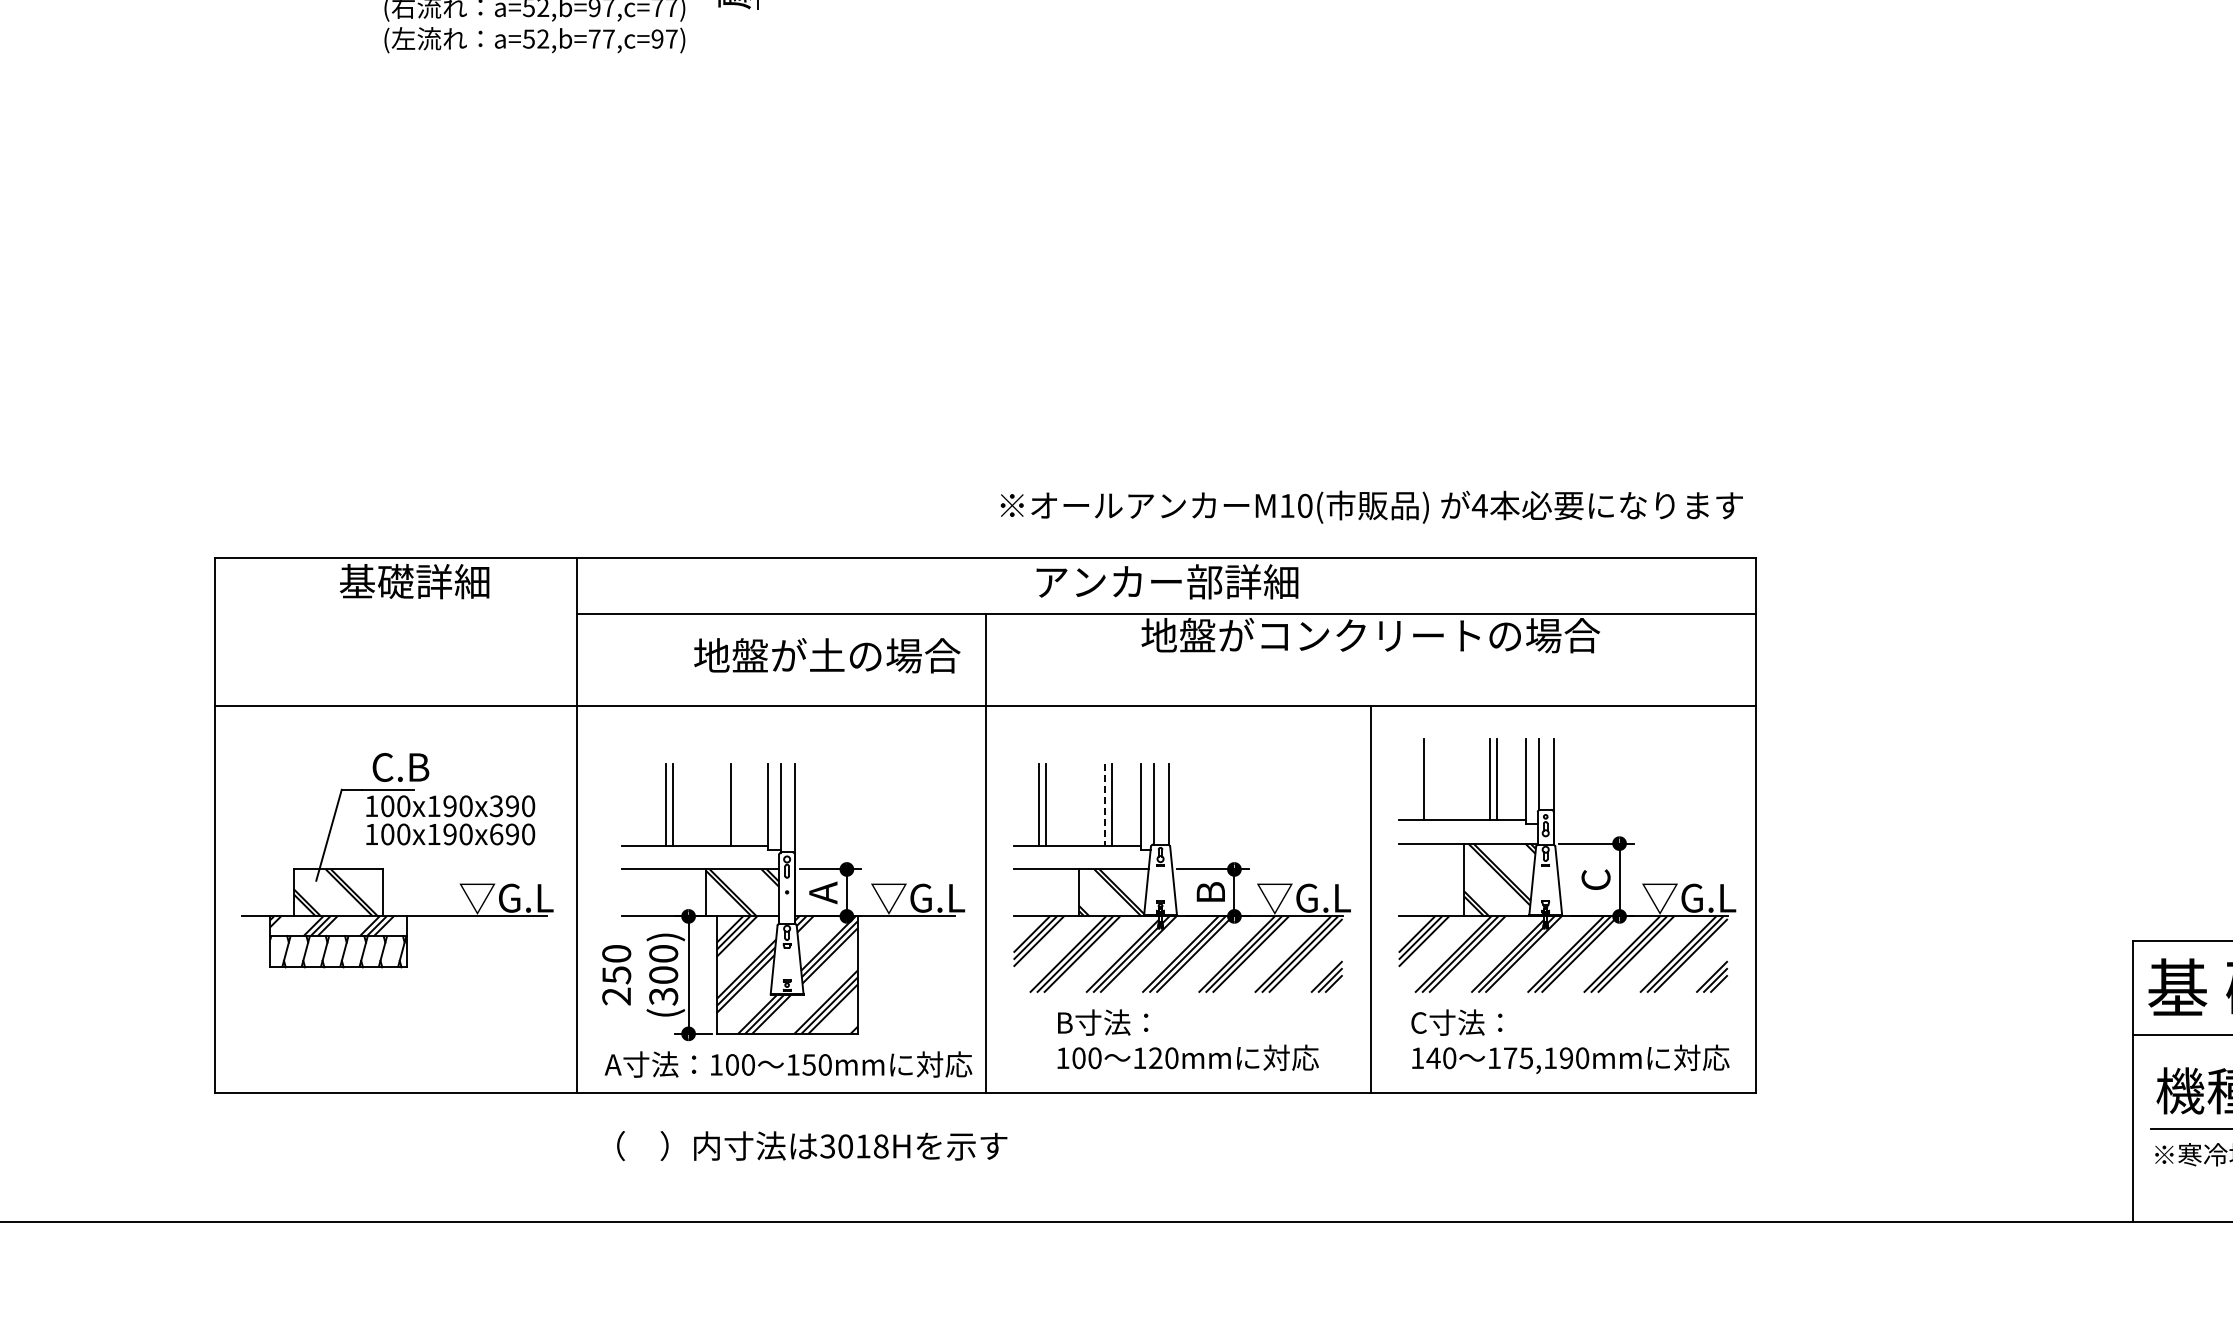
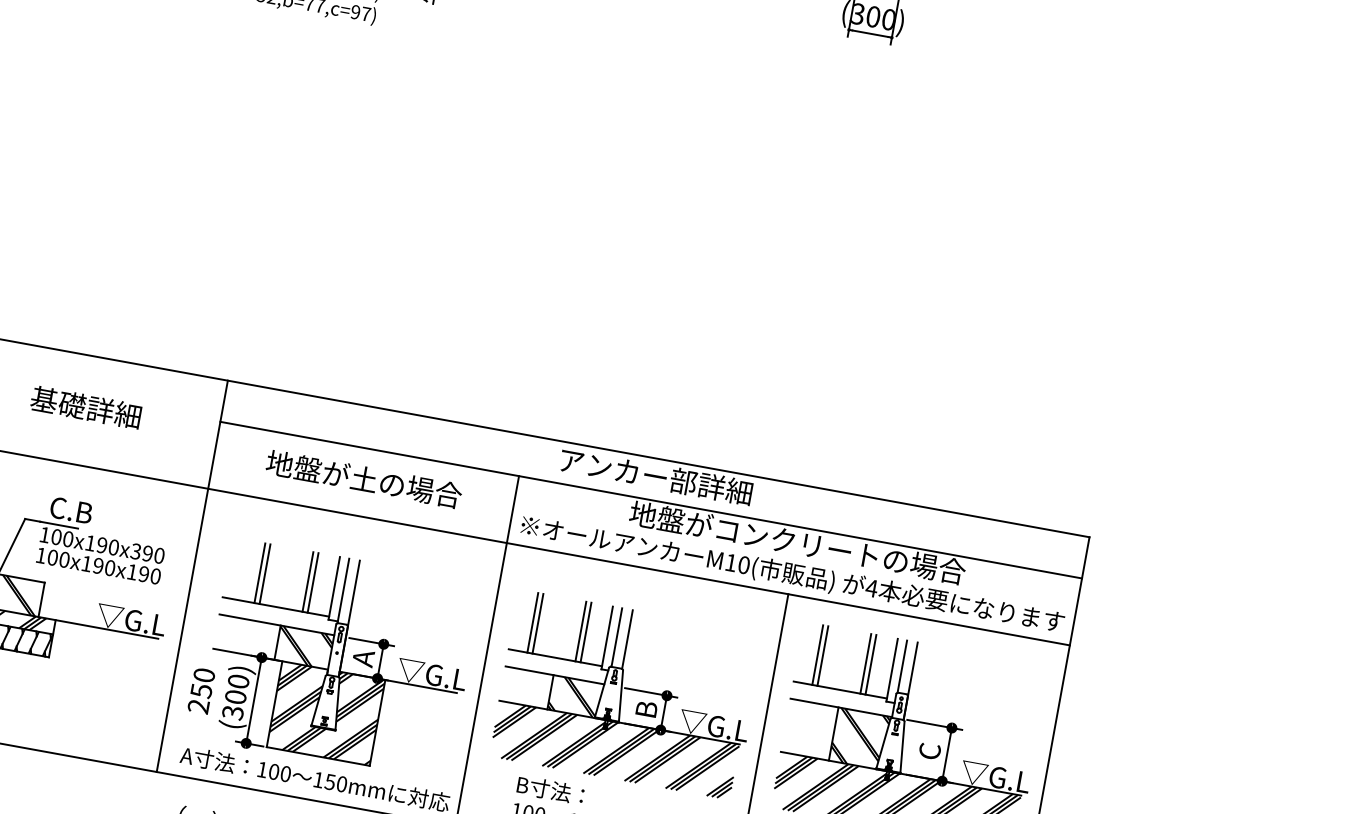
text: (1371, 506) -> (792, 574), moved
text: (414, 581) -> (86, 407), moved
text: (827, 655) -> (364, 479), moved
line: (1431, 779) -> (822, 656), added
line: (738, 804) -> (313, 582), added
line: (1104, 805) -> (580, 631), dashed -> solid
text: (496, 834) -> (132, 572), 100x190x690 -> 100x190x190

